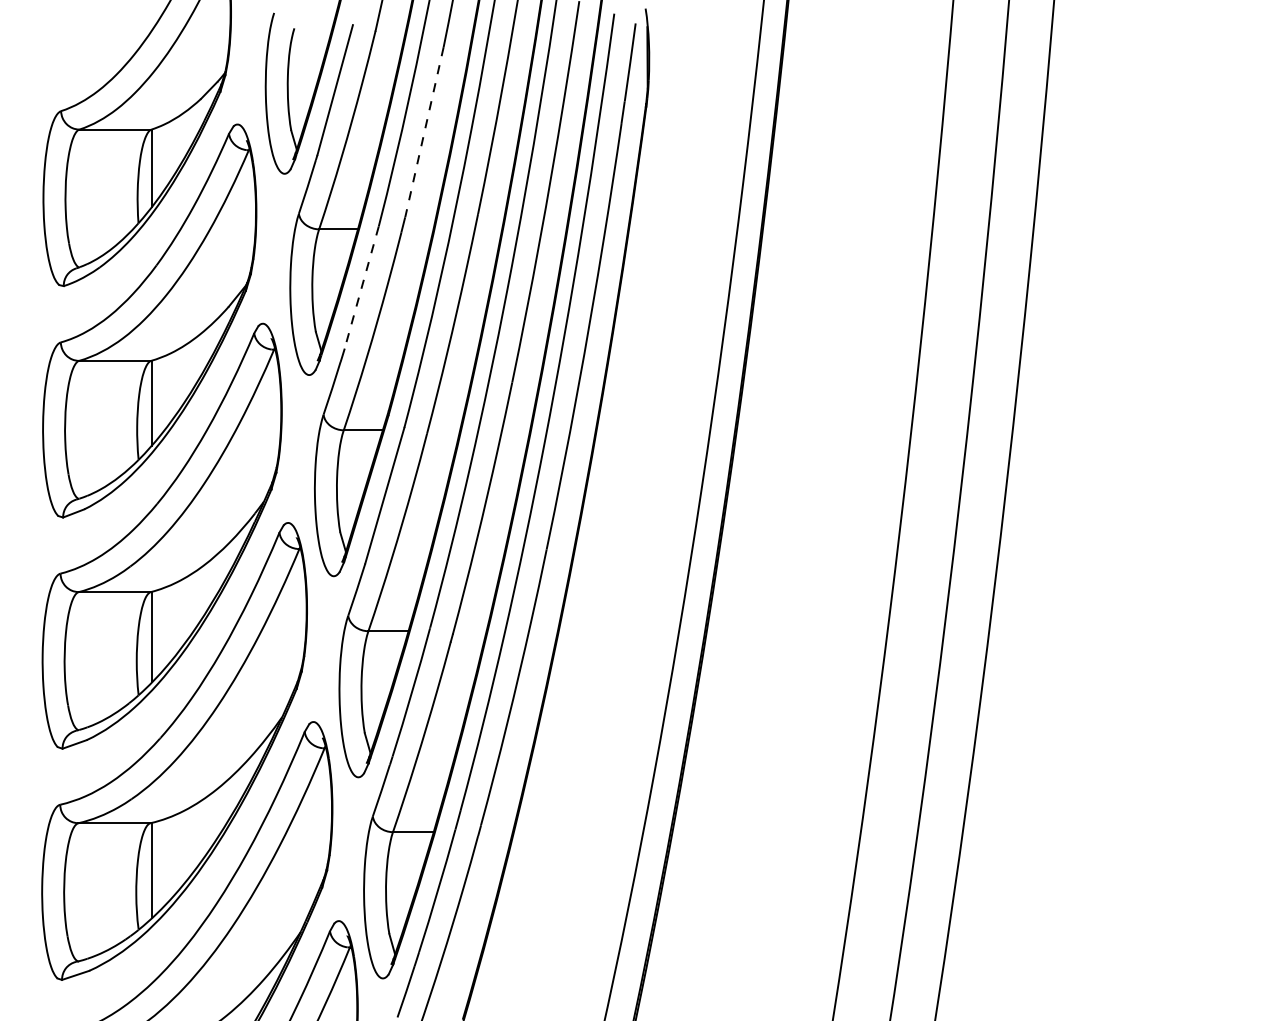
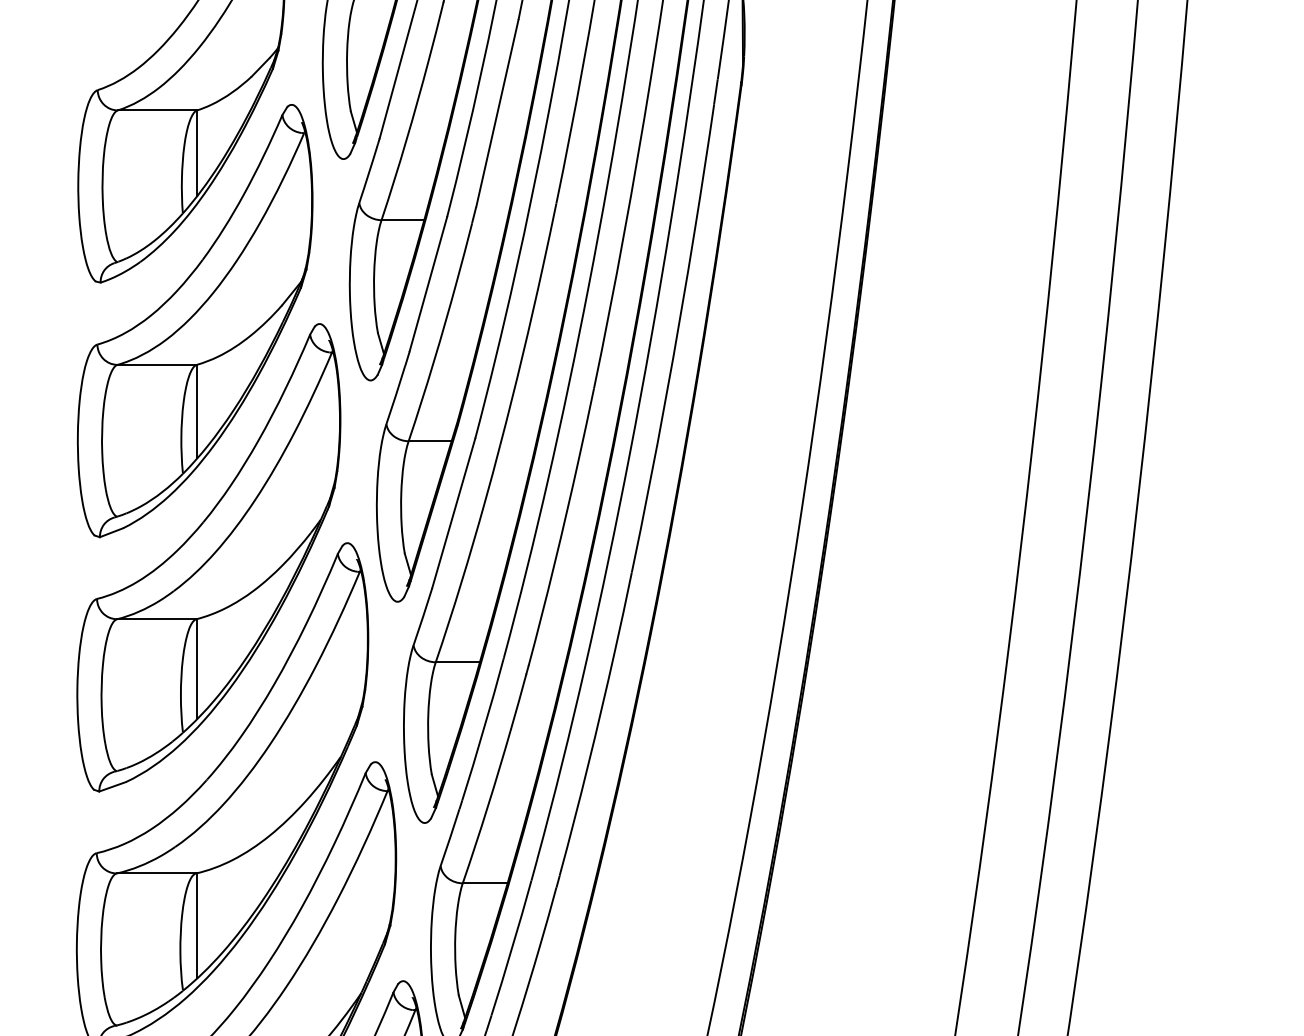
line: (424, 132) -> (497, 113), dashed -> solid
line: (361, 288) -> (428, 285), dashed -> solid

